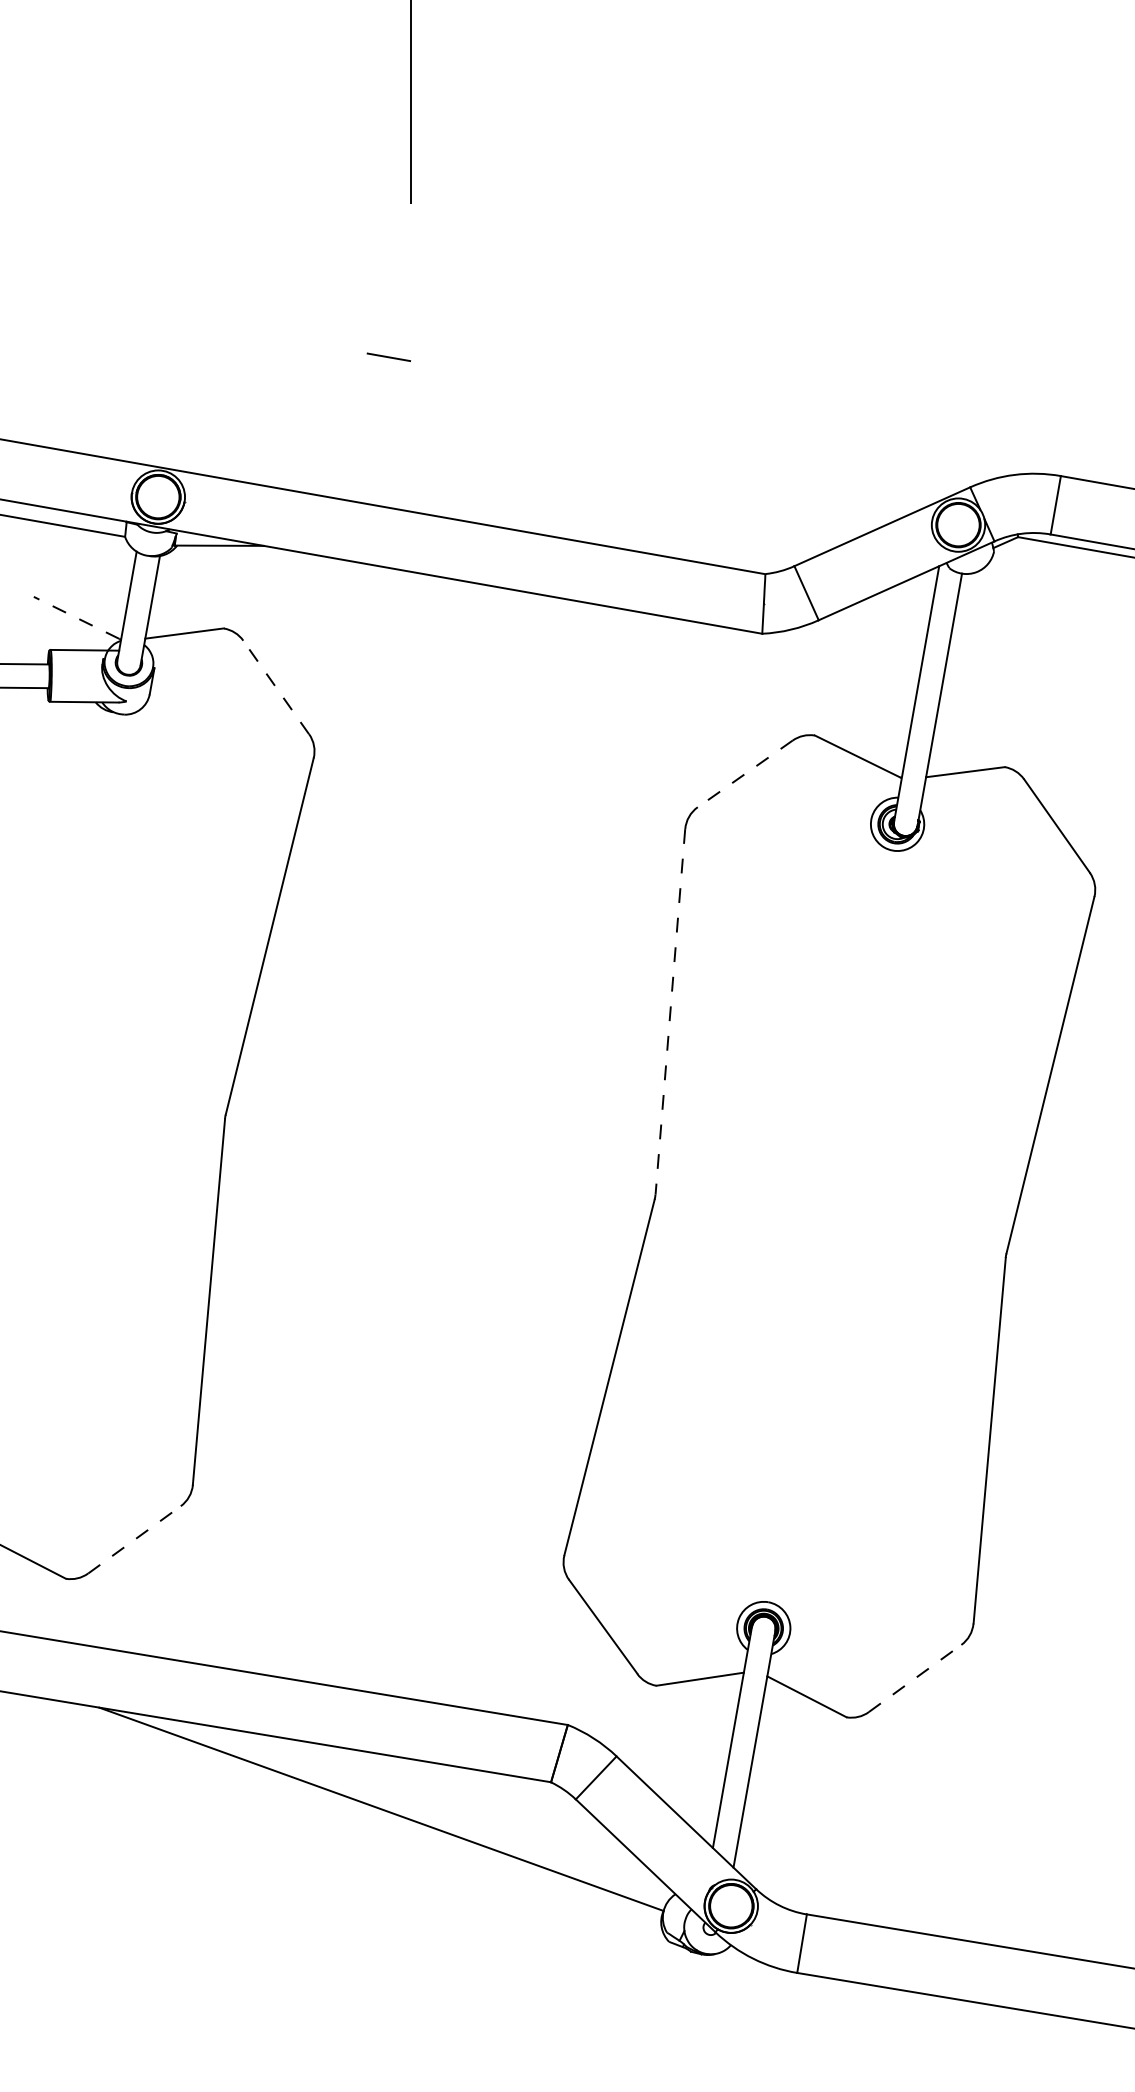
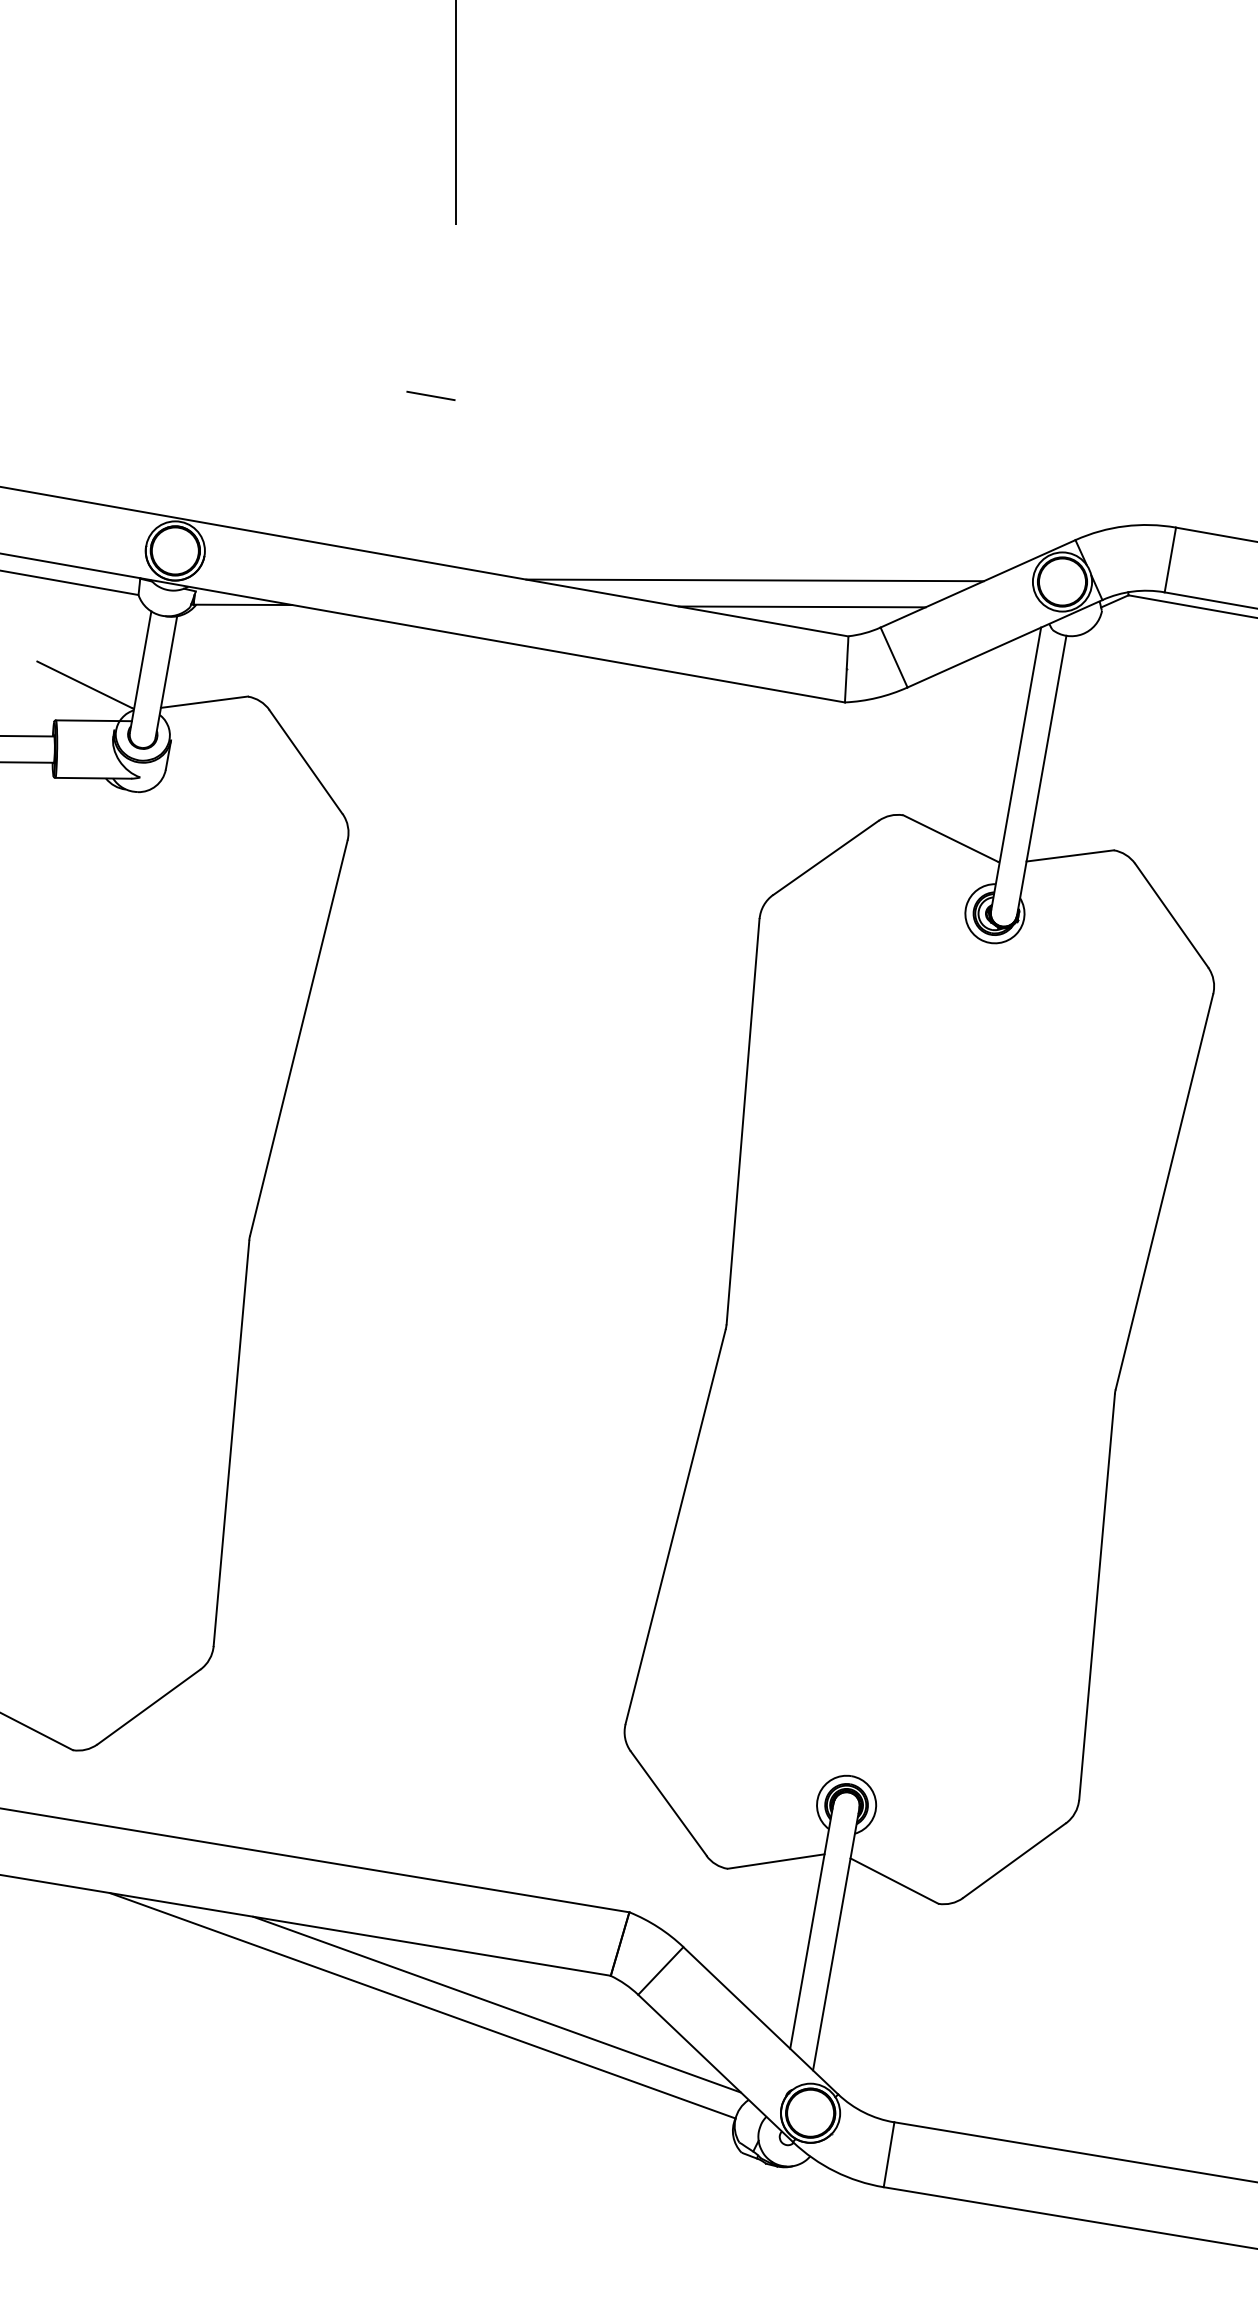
line: (680, 523) -> (754, 580), added
line: (723, 547) -> (801, 606), added
line: (76, 617) -> (84, 684), dashed -> solid
line: (275, 687) -> (305, 762), dashed -> solid
line: (744, 774) -> (825, 858), dashed -> solid
line: (670, 1012) -> (743, 1122), dashed -> solid
line: (134, 1539) -> (148, 1706), dashed -> solid
line: (915, 1678) -> (1014, 1860), dashed -> solid
line: (448, 1808) -> (497, 2004), added

